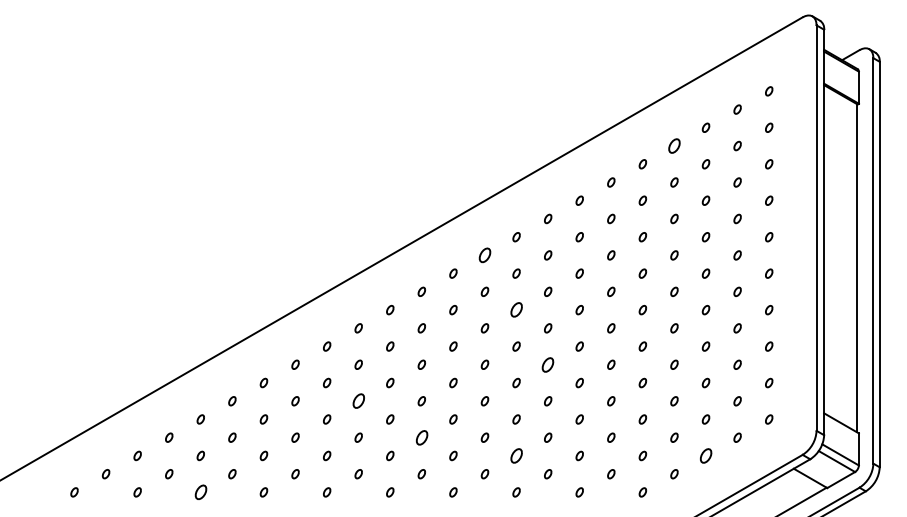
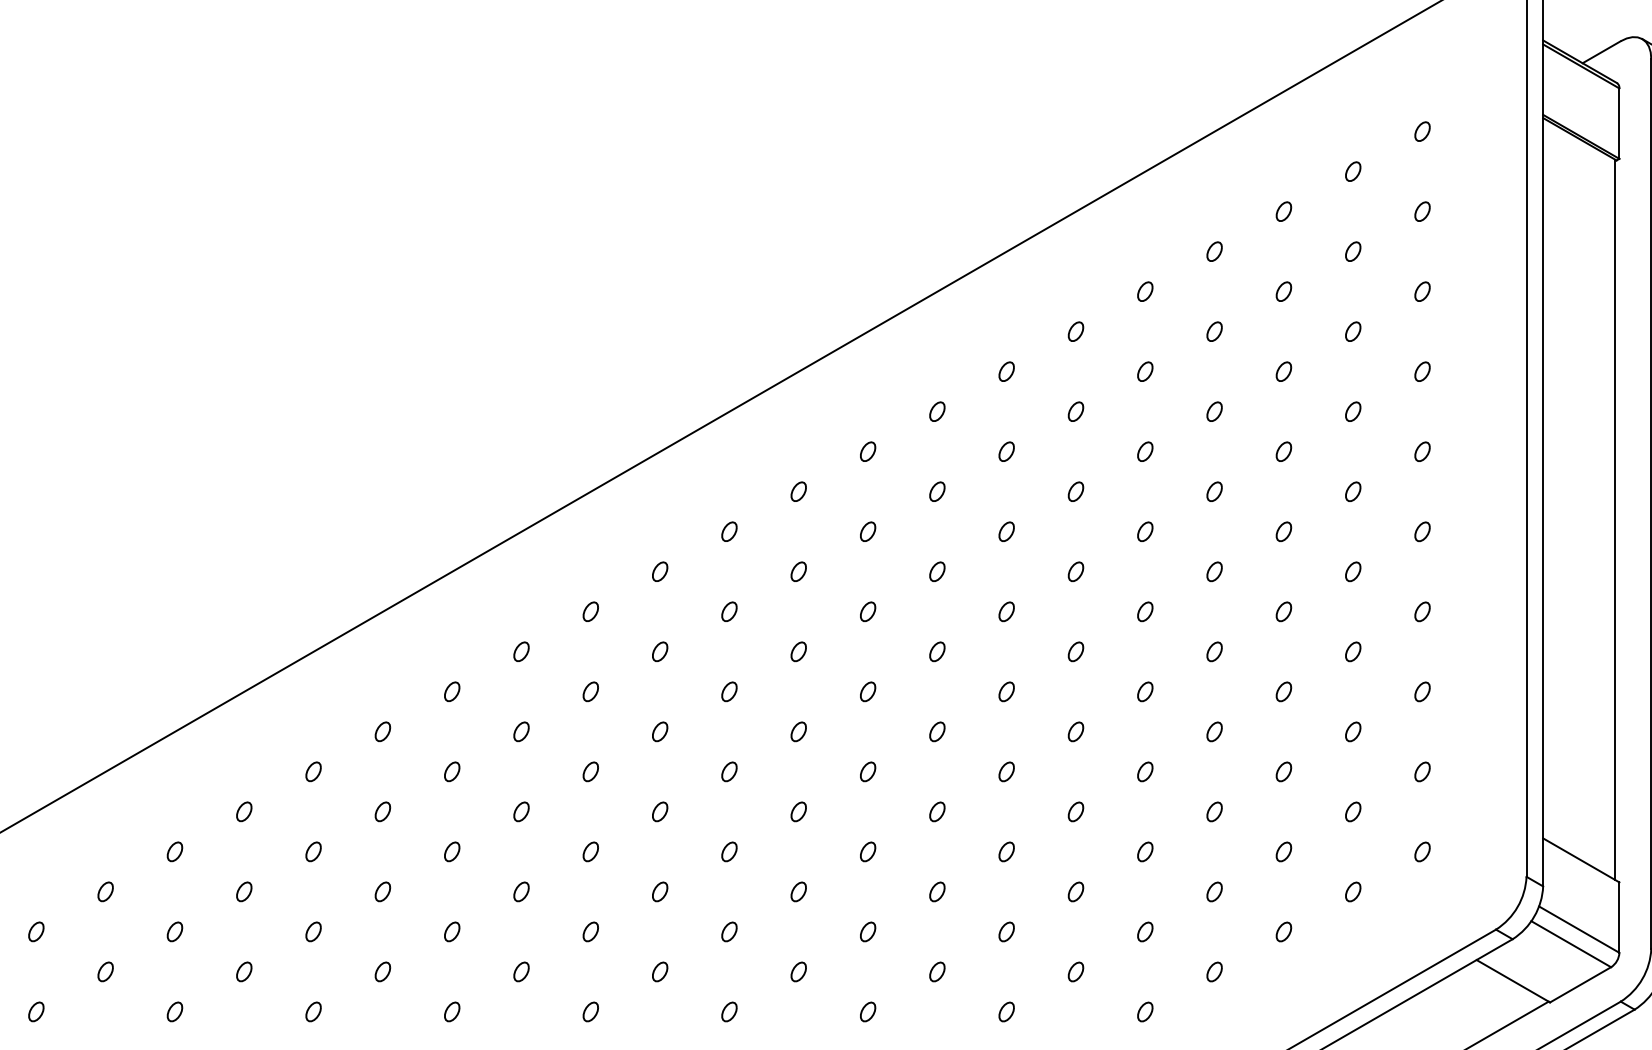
part: (674, 145) -> (1214, 250), size x0.62
part: (484, 255) -> (797, 491), size x0.62
part: (516, 310) -> (867, 612), size x0.62
part: (548, 364) -> (938, 731), size x0.62
part: (358, 401) -> (521, 812), size x0.62
part: (421, 437) -> (659, 891), size x0.62
part: (516, 455) -> (867, 930), size x0.62
part: (705, 455) -> (1282, 930), size x0.62
part: (200, 492) -> (174, 1012), size x0.62

